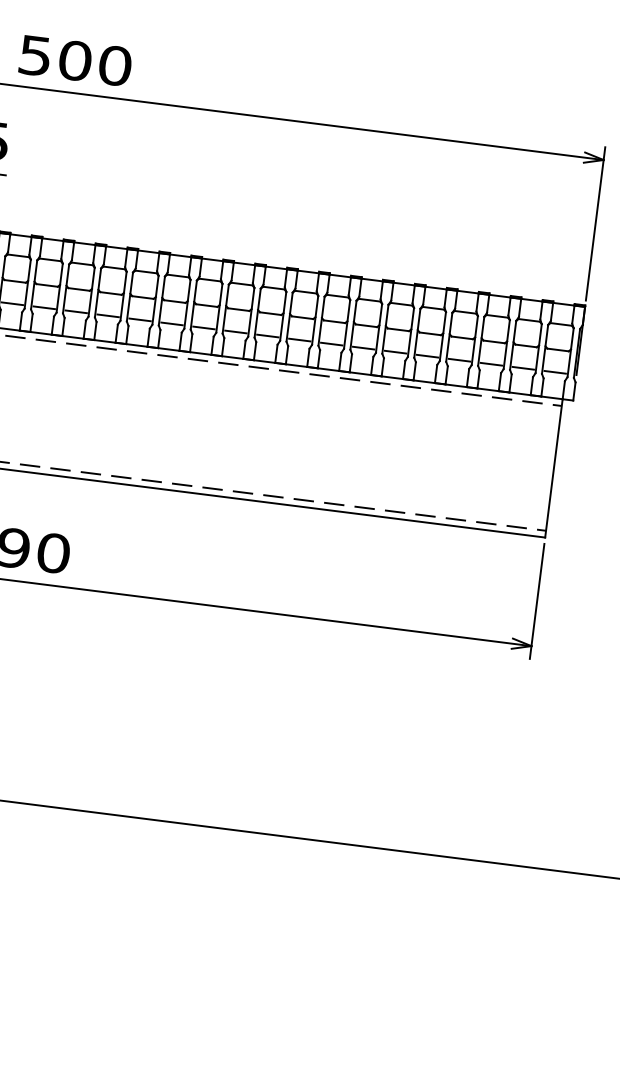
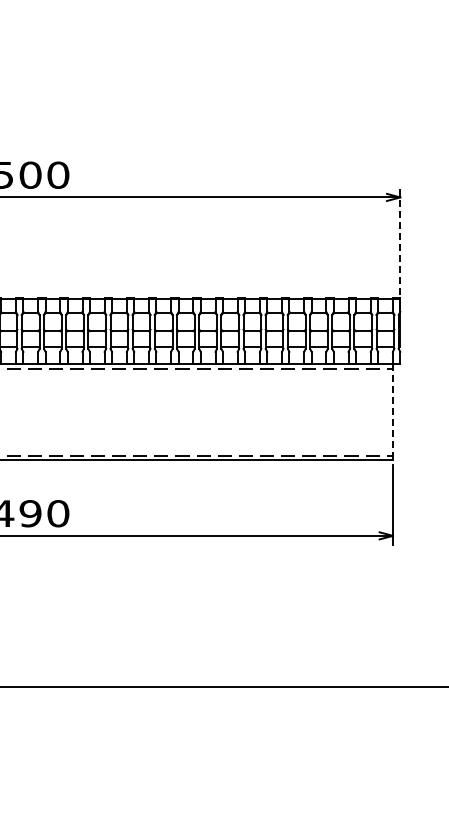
line: (595, 223) -> (400, 241), solid -> dashed
line: (553, 468) -> (392, 412), solid -> dashed

